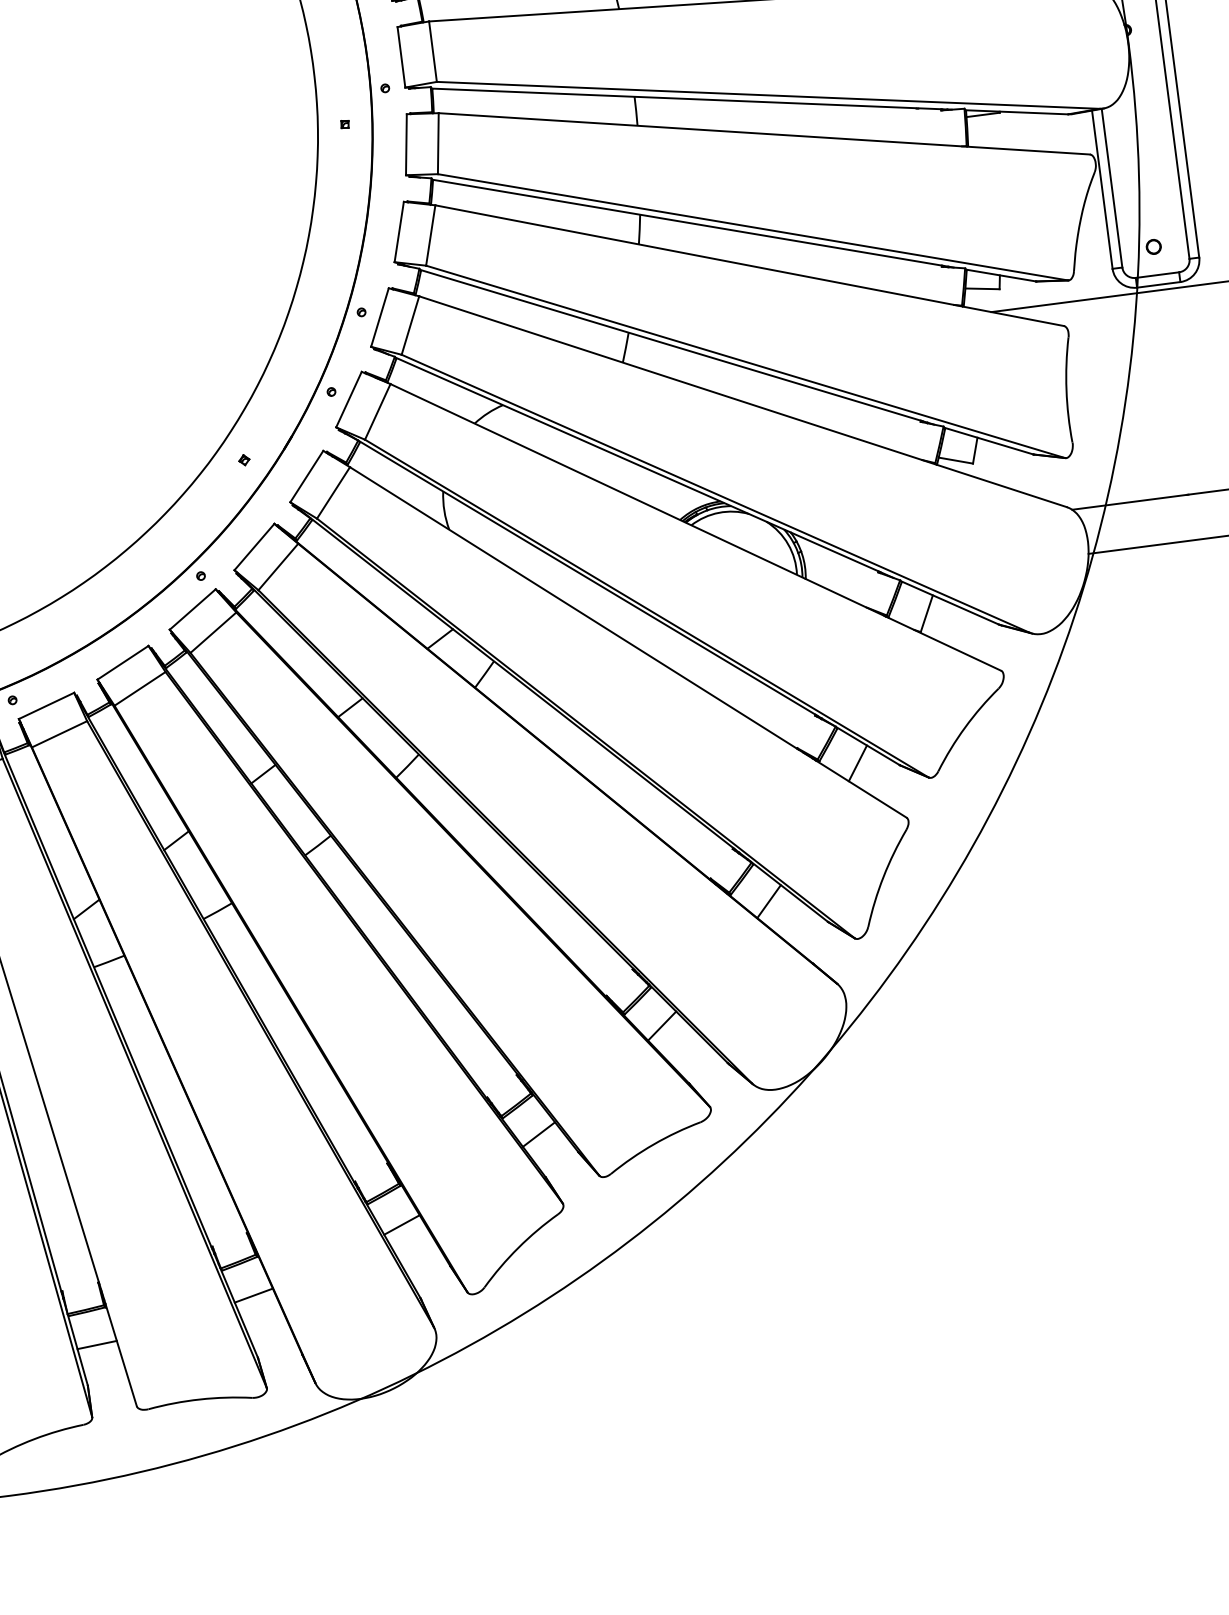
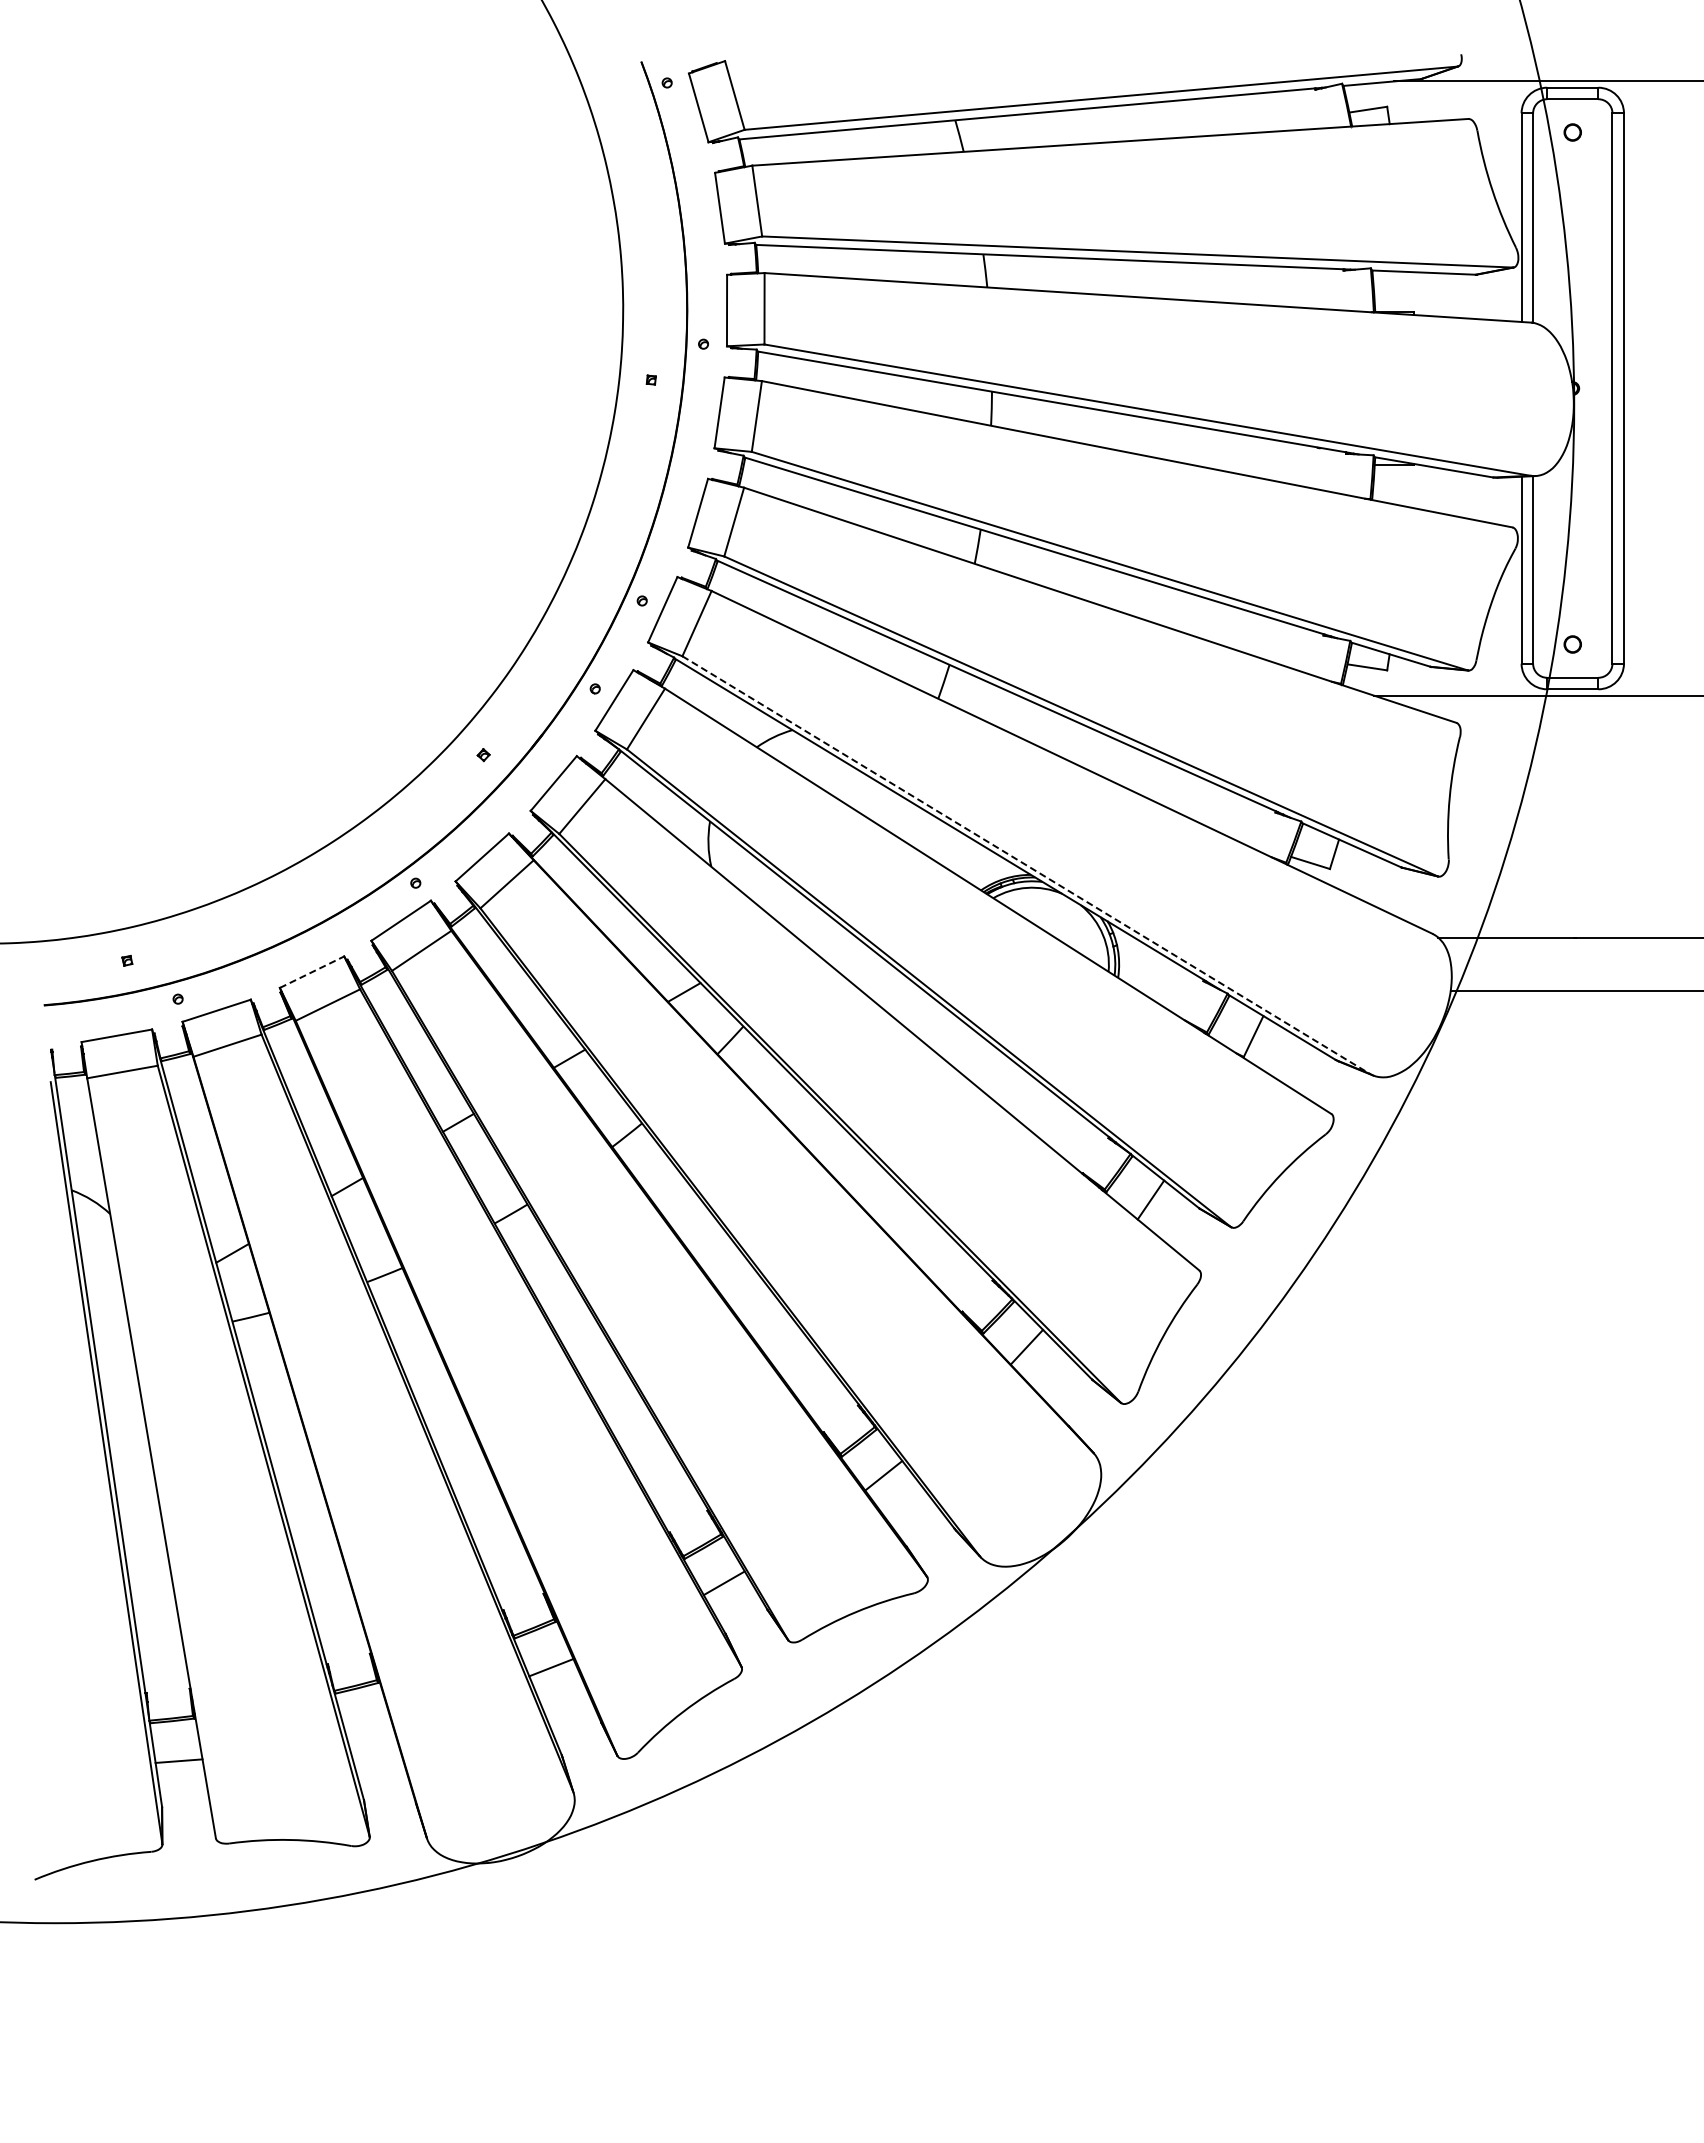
line: (715, 493) -> (1026, 865), solid -> dashed
line: (123, 663) -> (312, 972), solid -> dashed
line: (253, 1295) -> (368, 1727), removed

